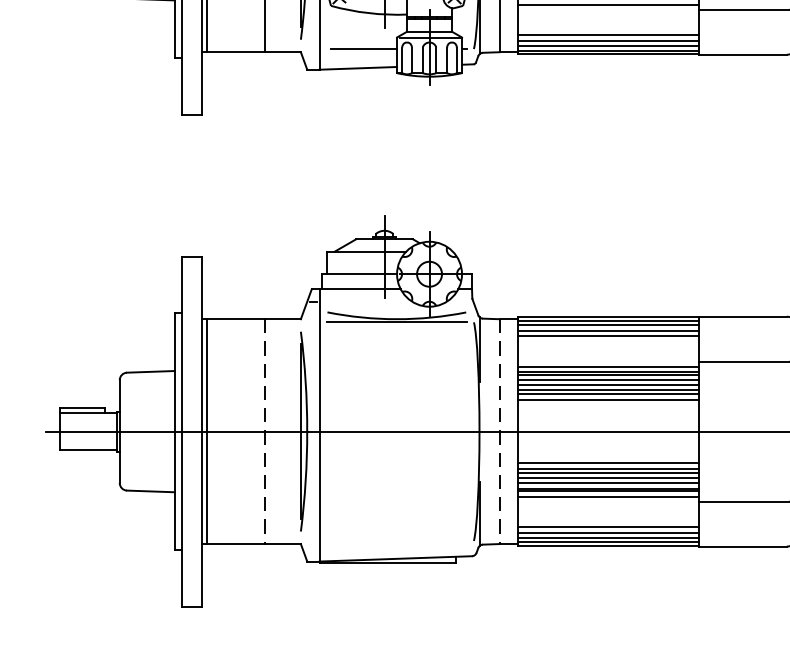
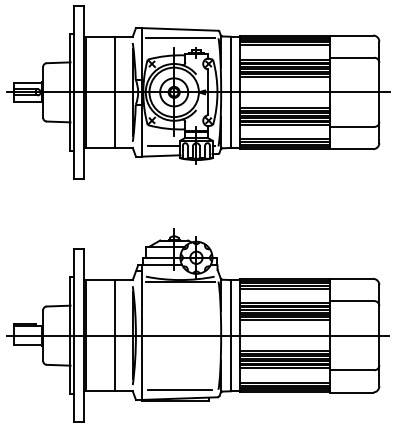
line: (263, 431) -> (114, 335), dashed -> solid
line: (500, 431) -> (231, 335), dashed -> solid
line: (395, 540) -> (179, 389), added

